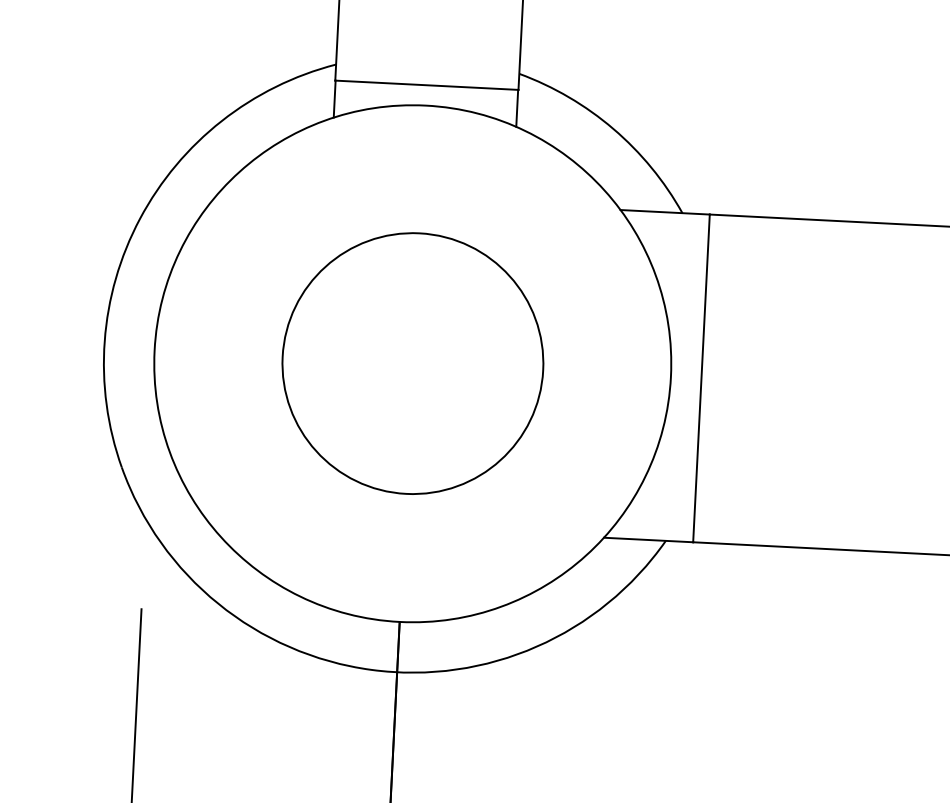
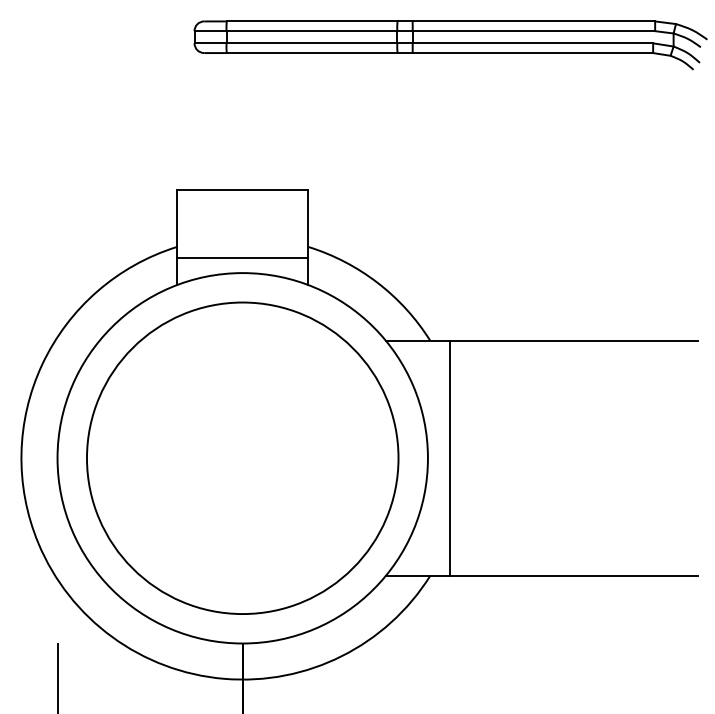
circle: (412, 362) -> (242, 457), size x1.67

